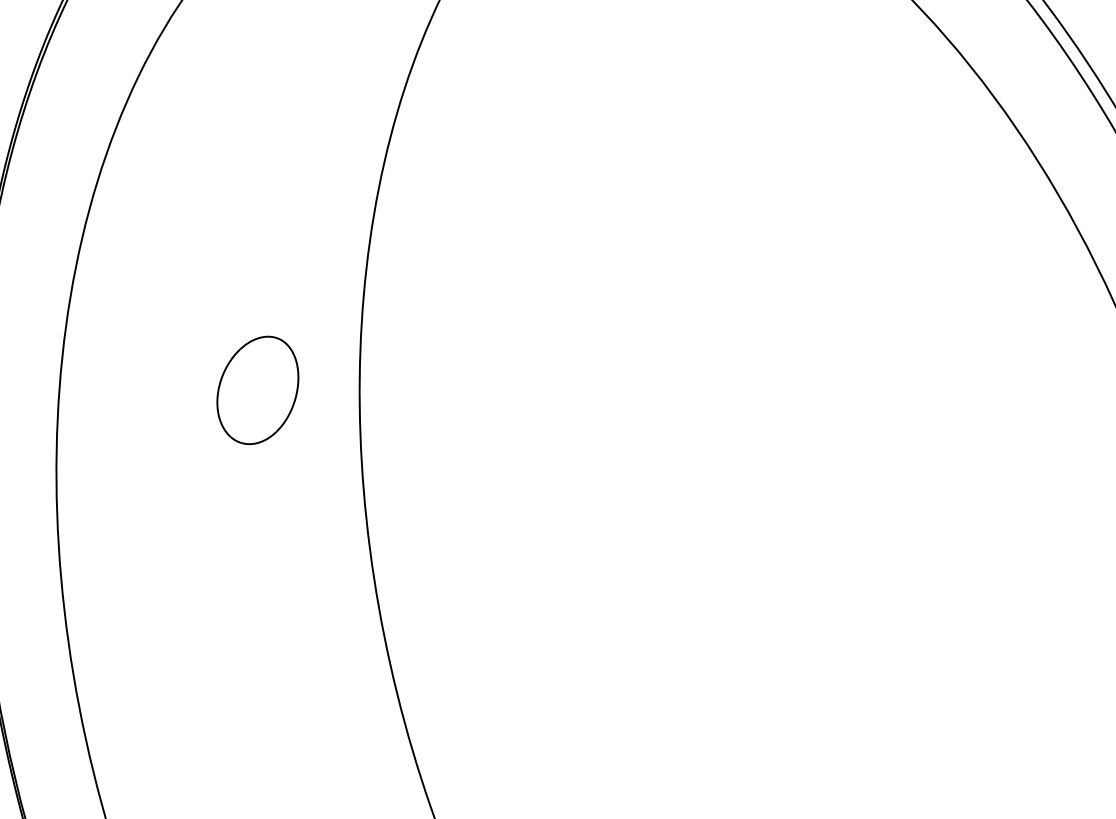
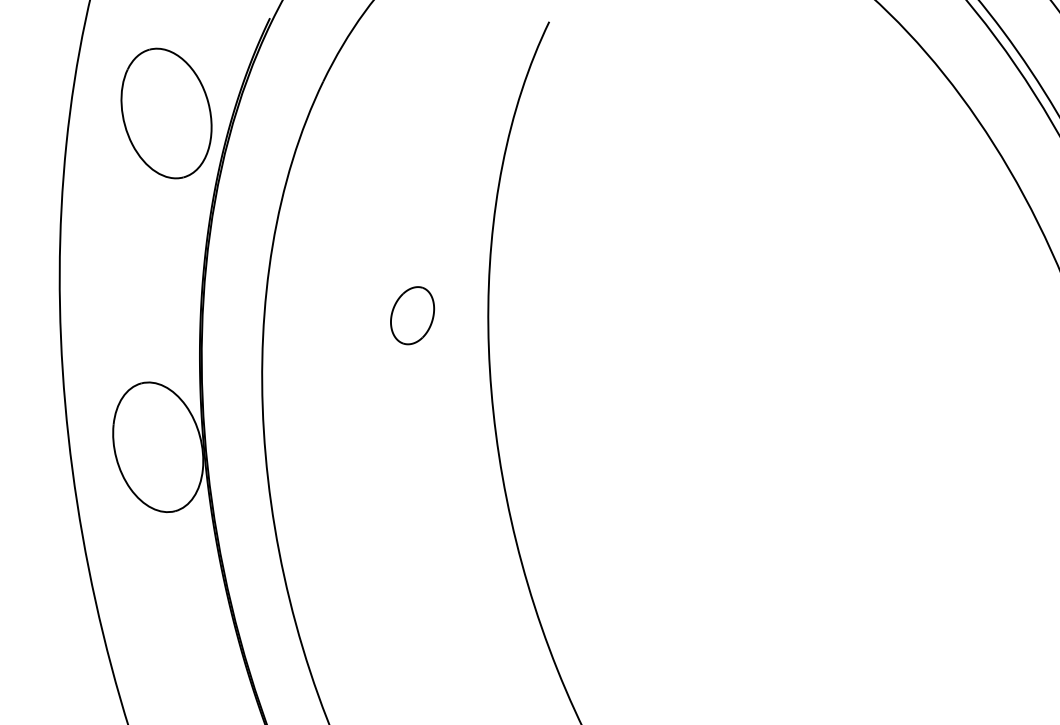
part: (258, 390) -> (412, 315), size x0.71

